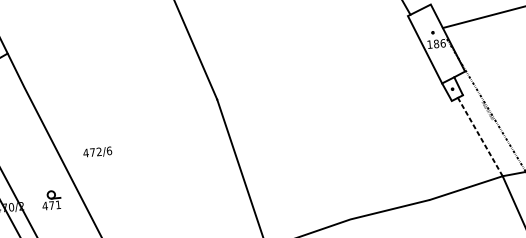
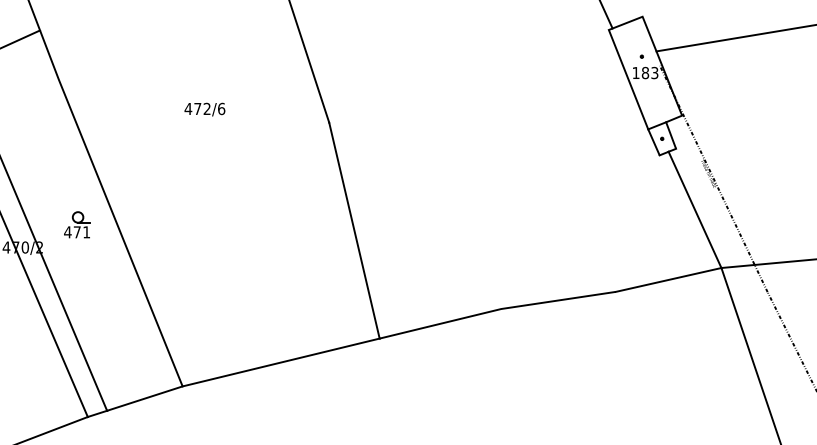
text: (442, 43) -> (654, 72), 186 -> 183
line: (480, 136) -> (695, 209), dashed -> solid
text: (97, 152) -> (204, 109), moved
part: (51, 199) -> (77, 224), moved

